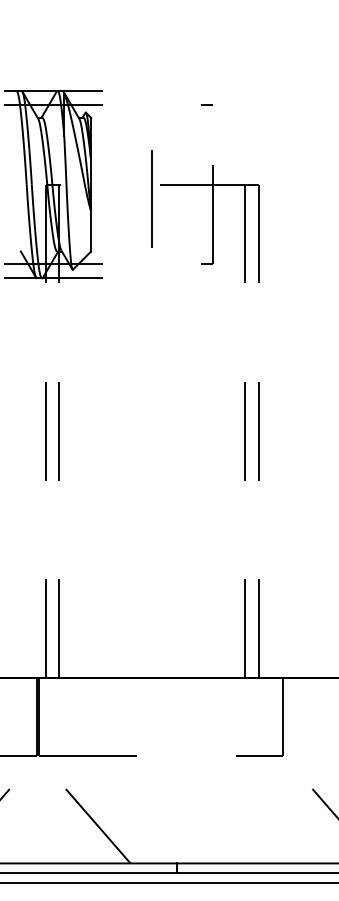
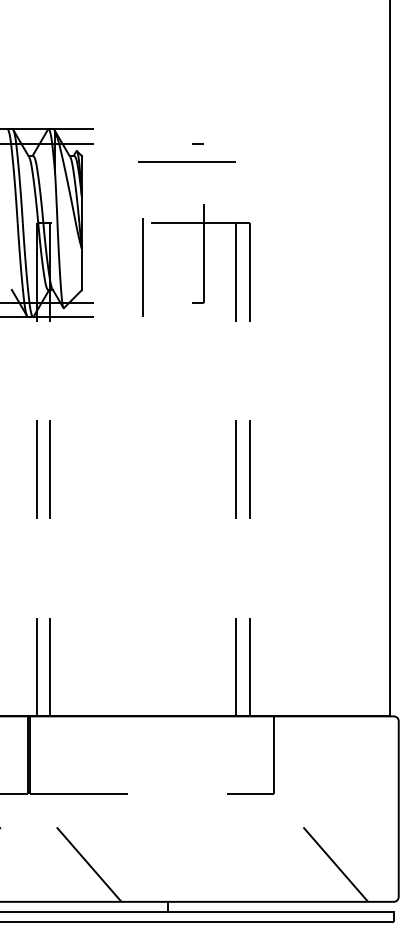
line: (195, 123) -> (186, 161), added
line: (151, 199) -> (142, 267), moved

